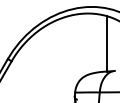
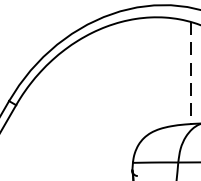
line: (106, 43) -> (190, 72), solid -> dashed

